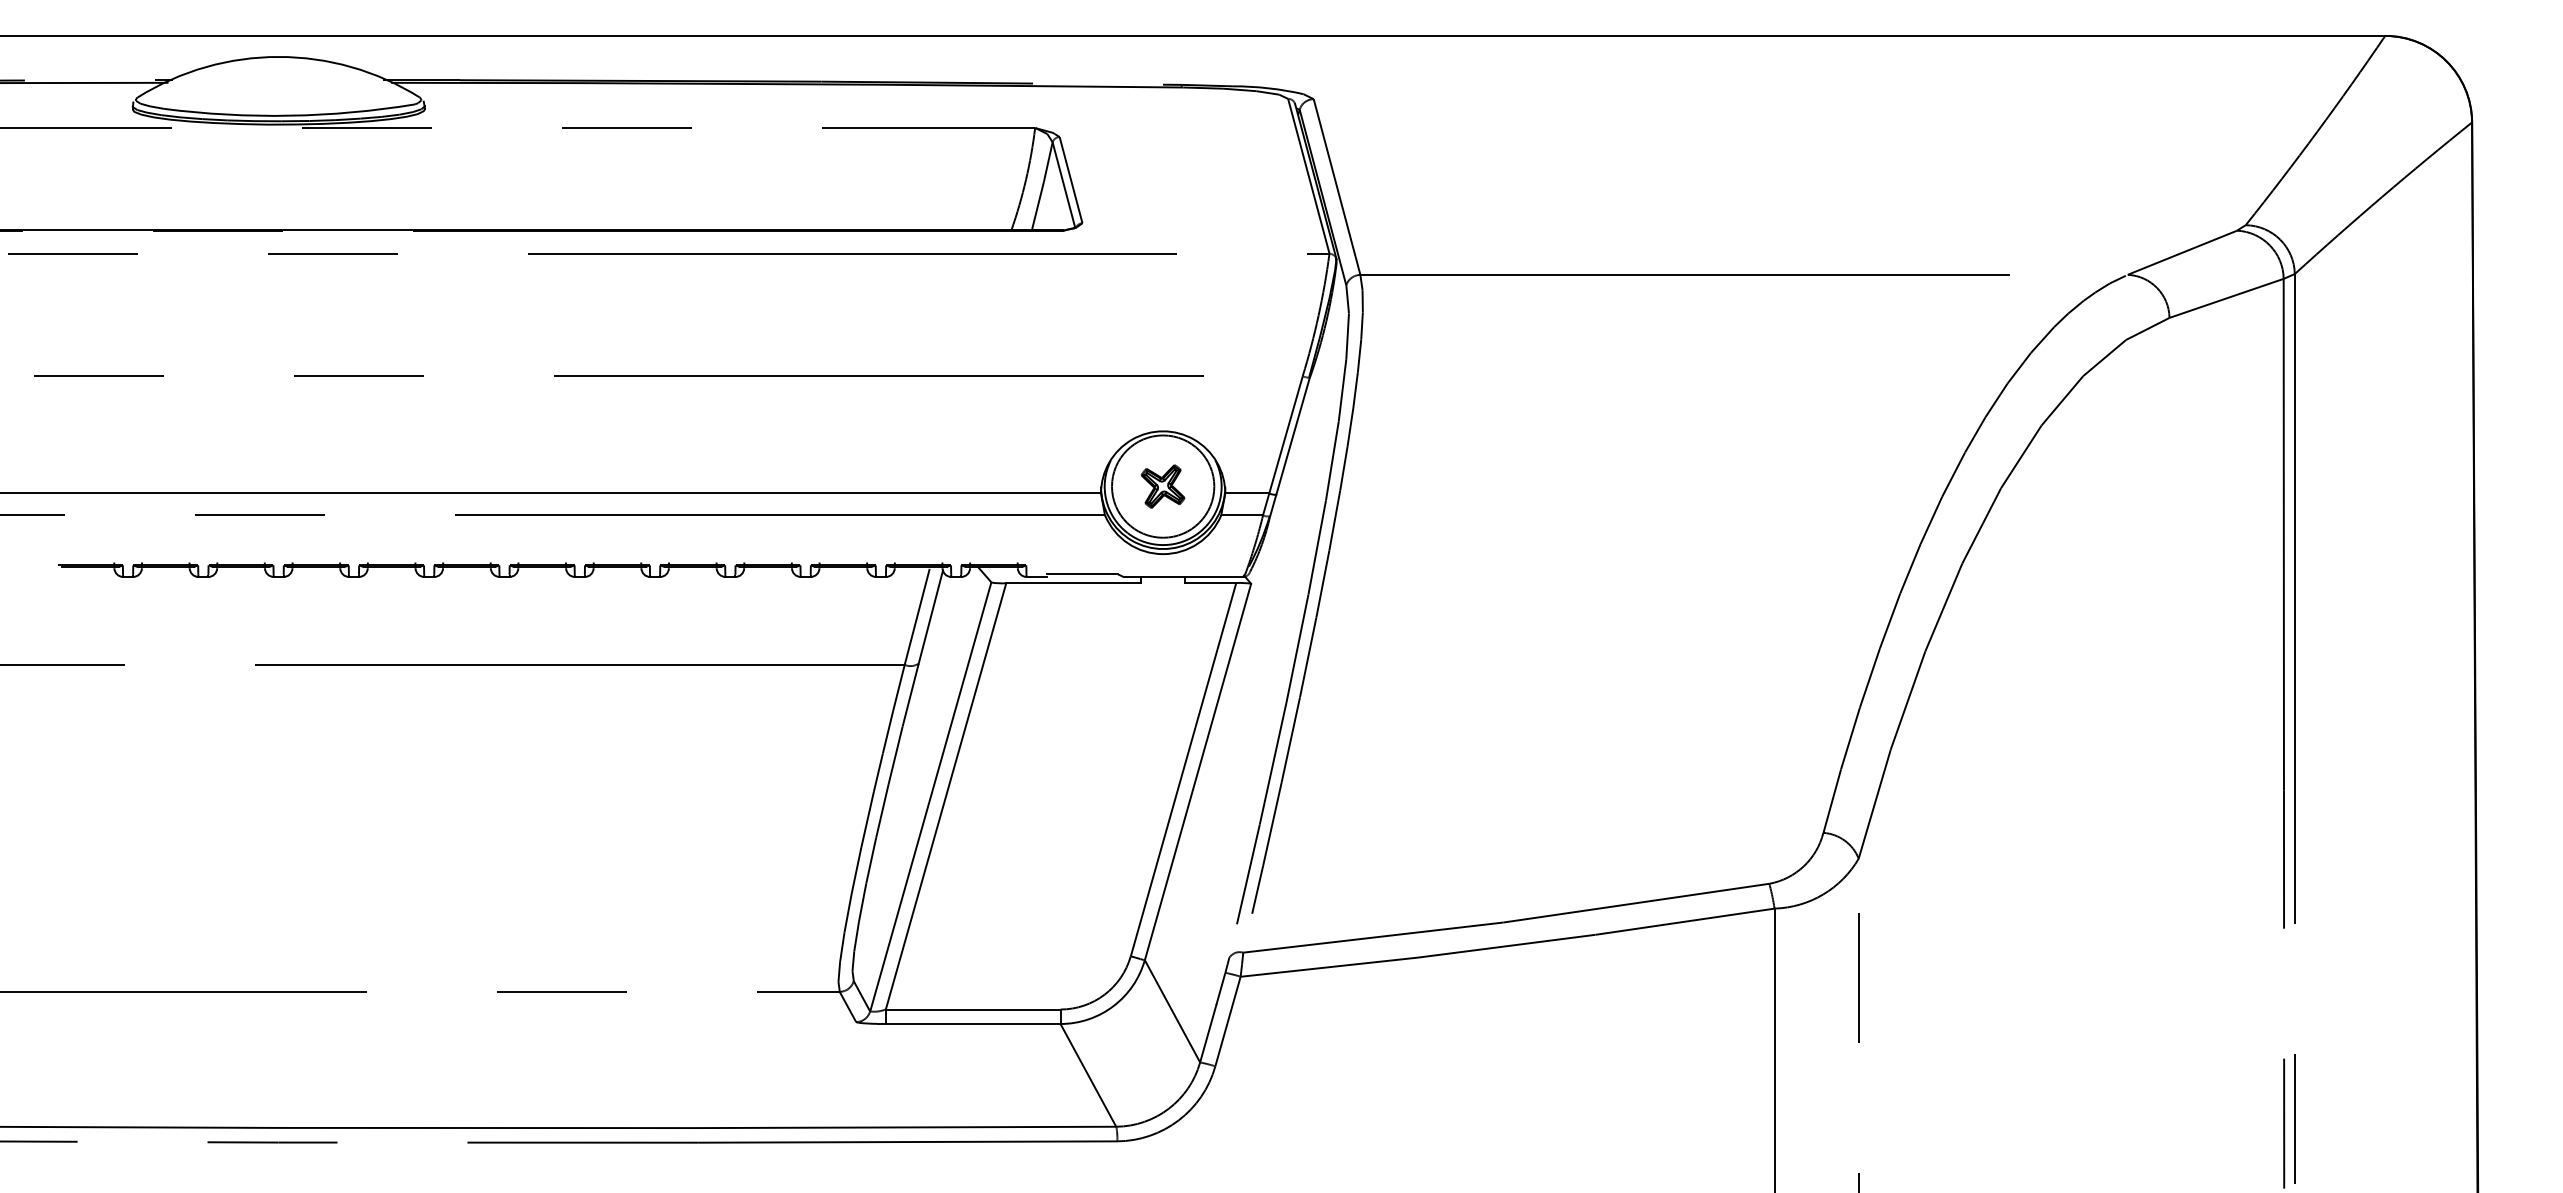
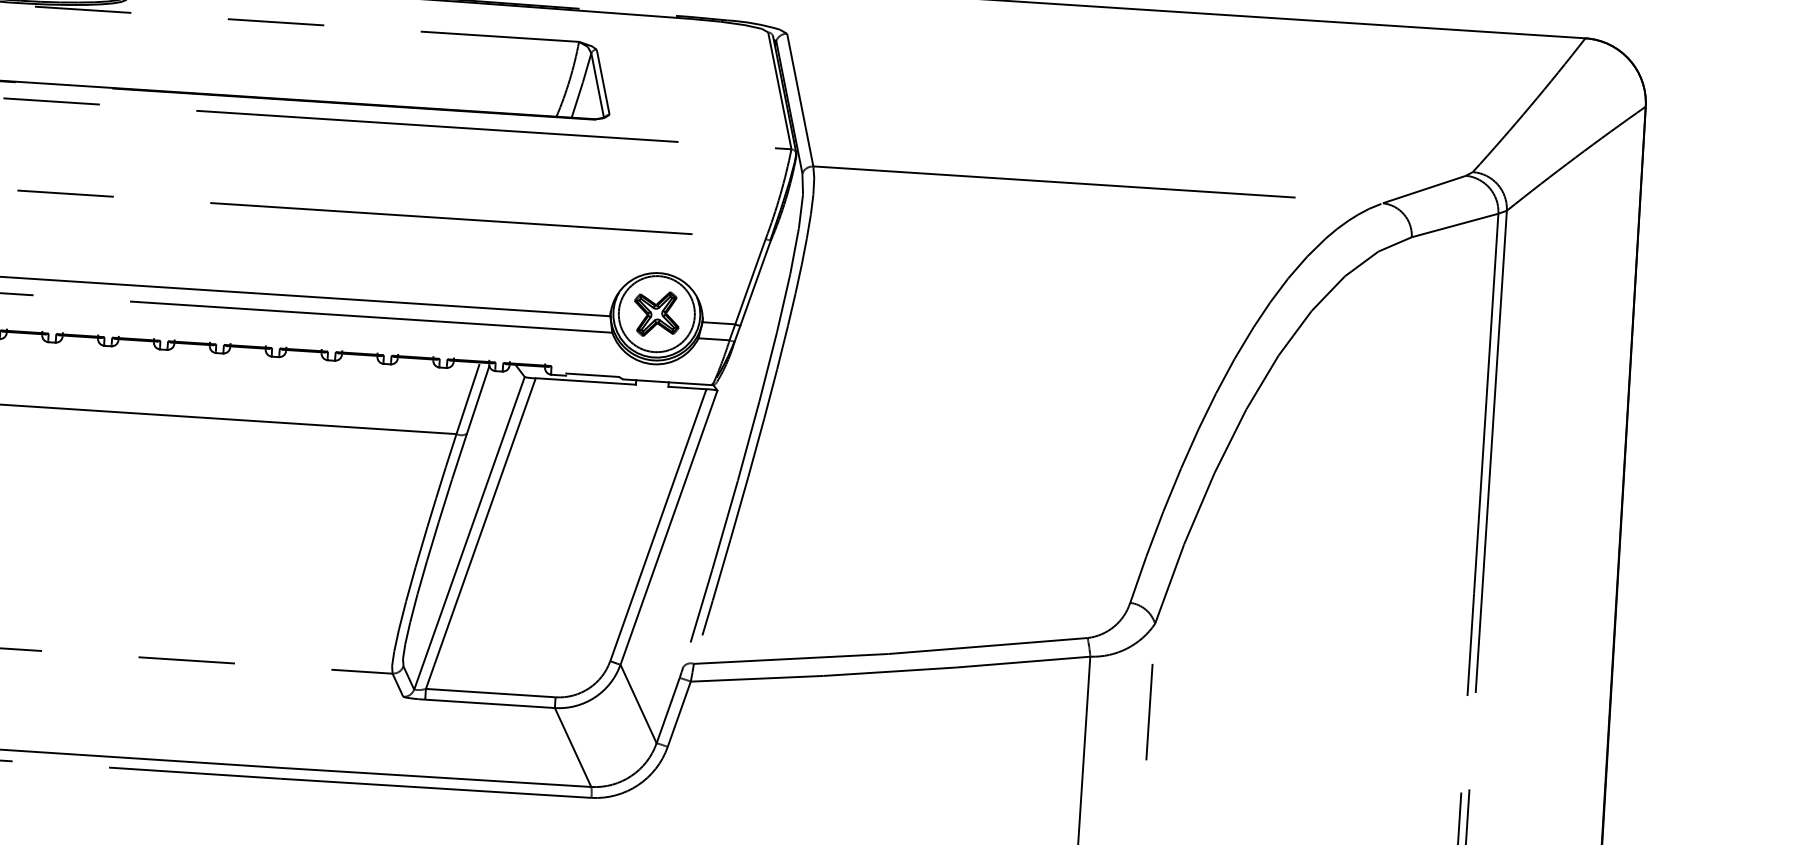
part: (1162, 486) -> (656, 314), size x1.43

